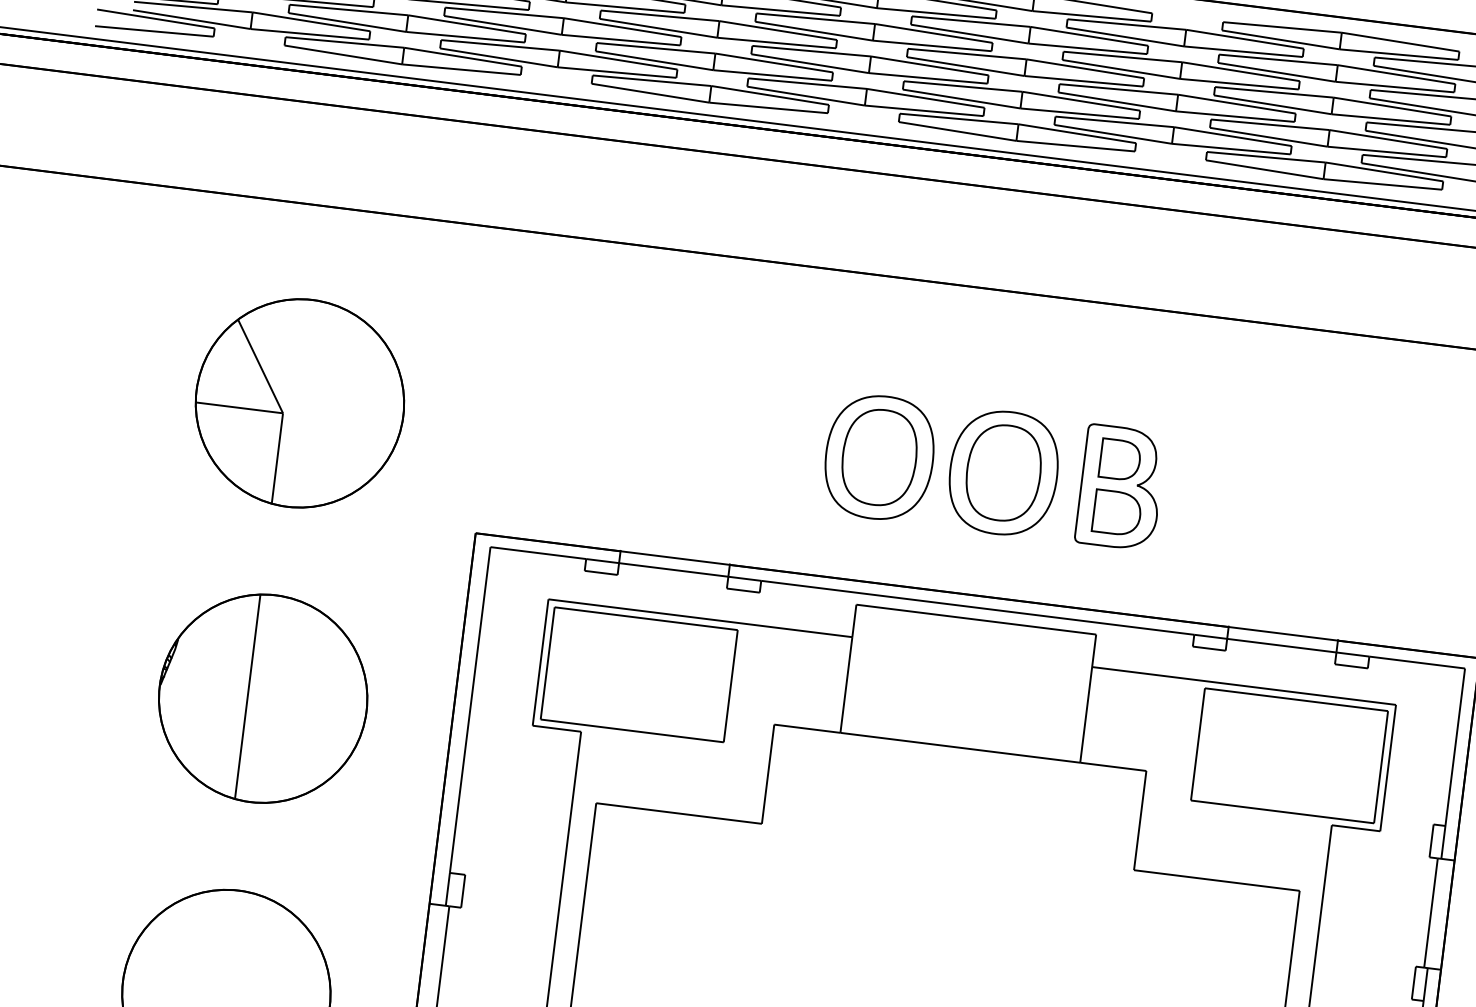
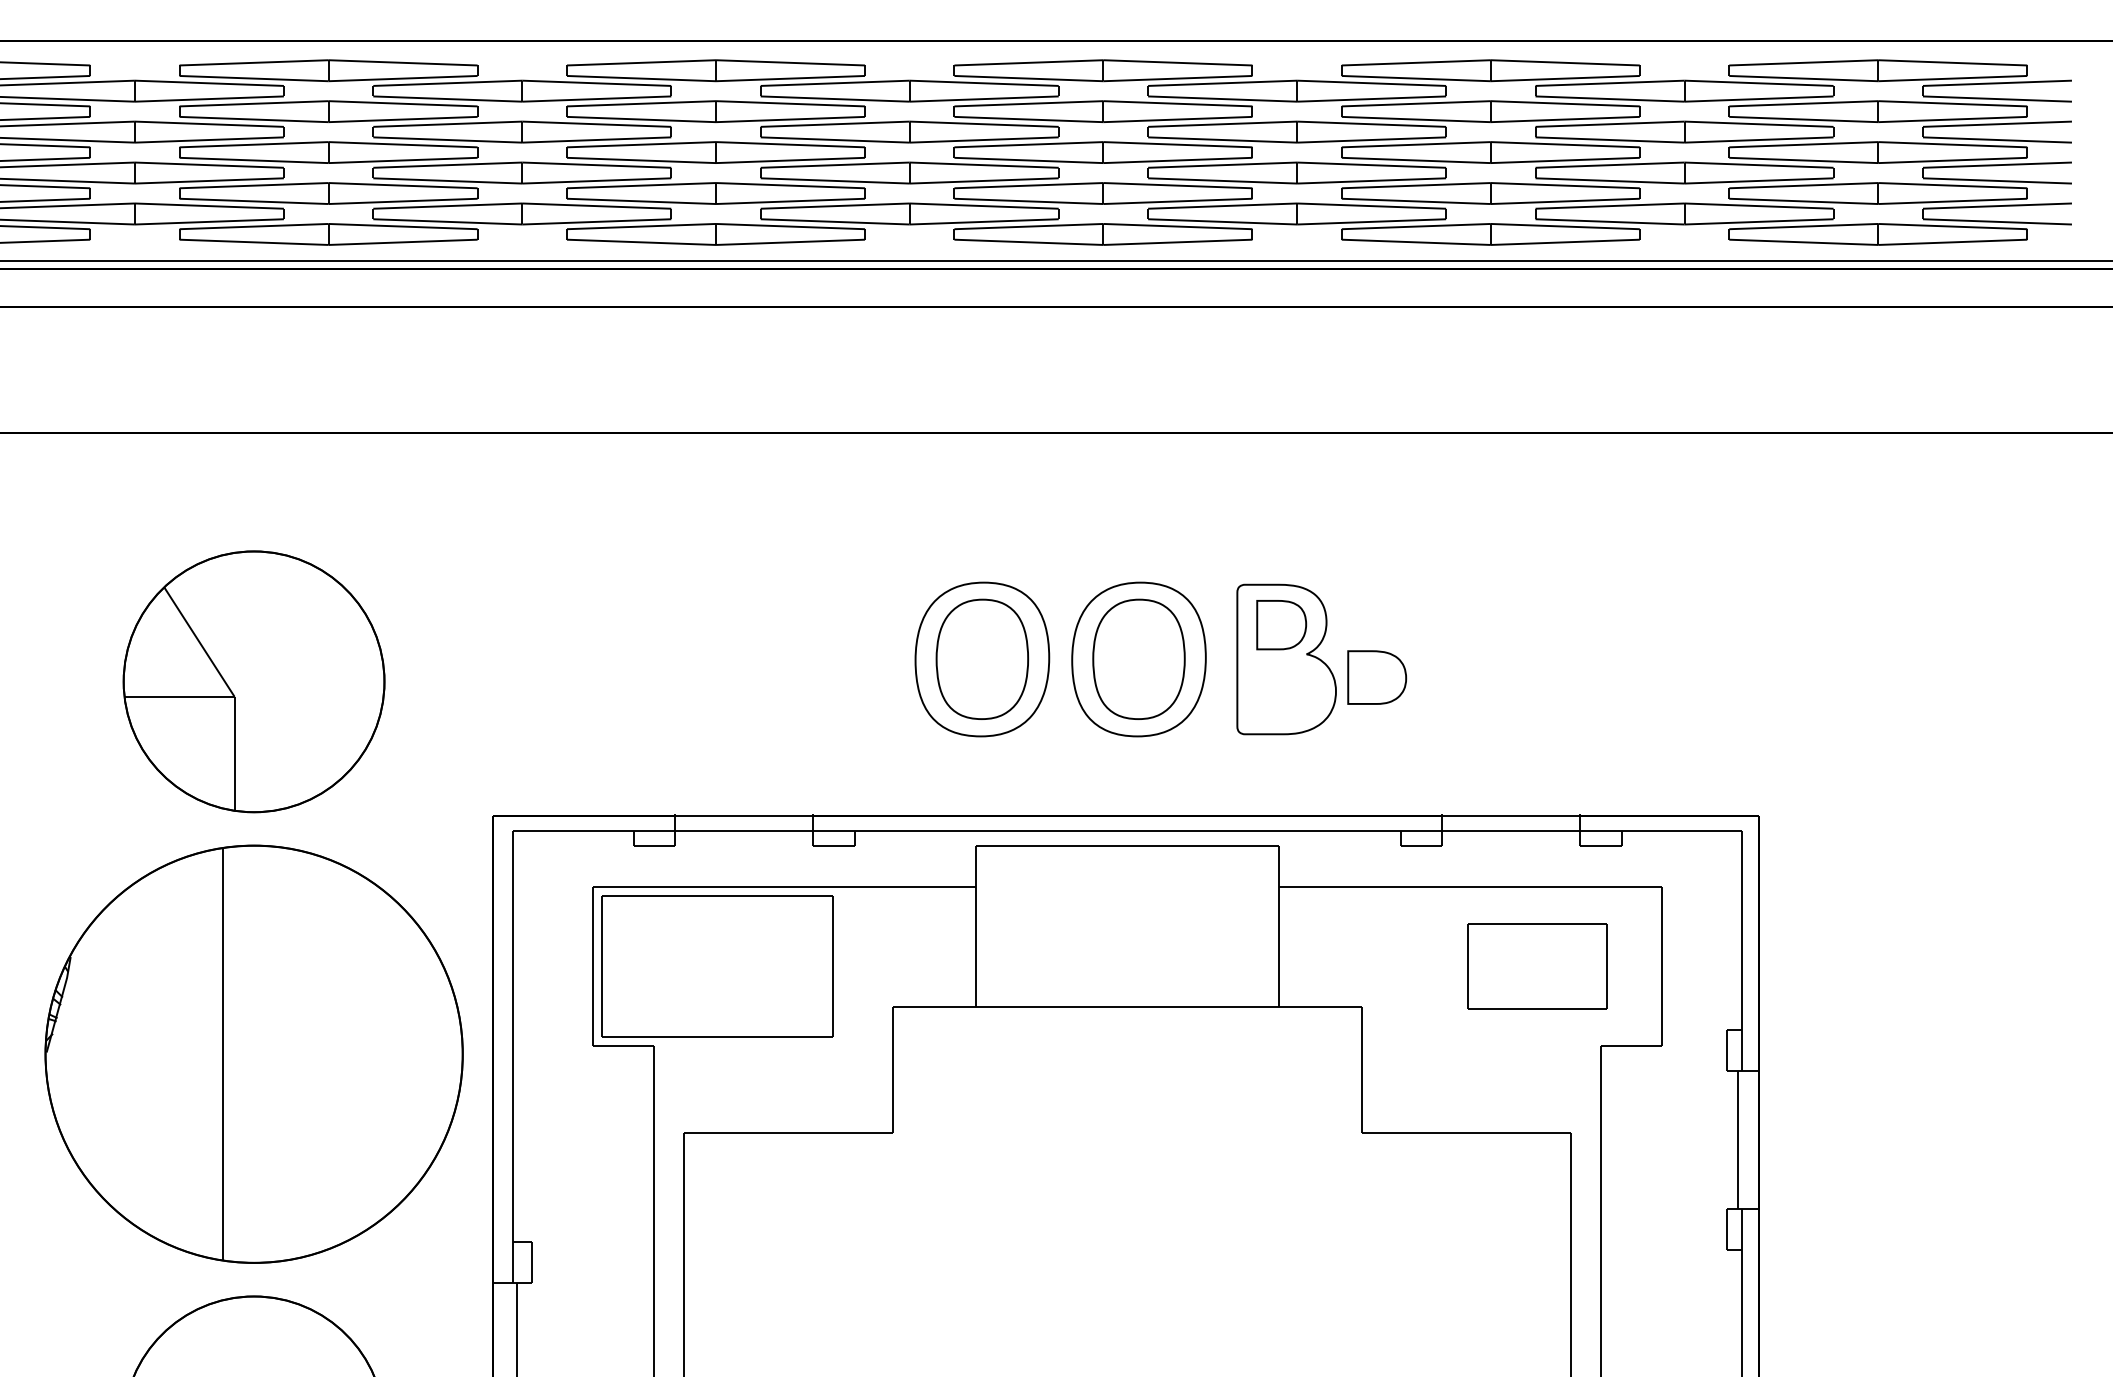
part: (1117, 513) -> (1377, 677), moved
part: (262, 698) -> (253, 1054), size x1.6
part: (1289, 755) -> (1537, 966), size x0.6

